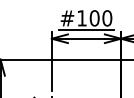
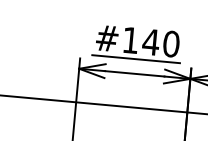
text: (94, 18) -> (150, 42), #100 -> #140

